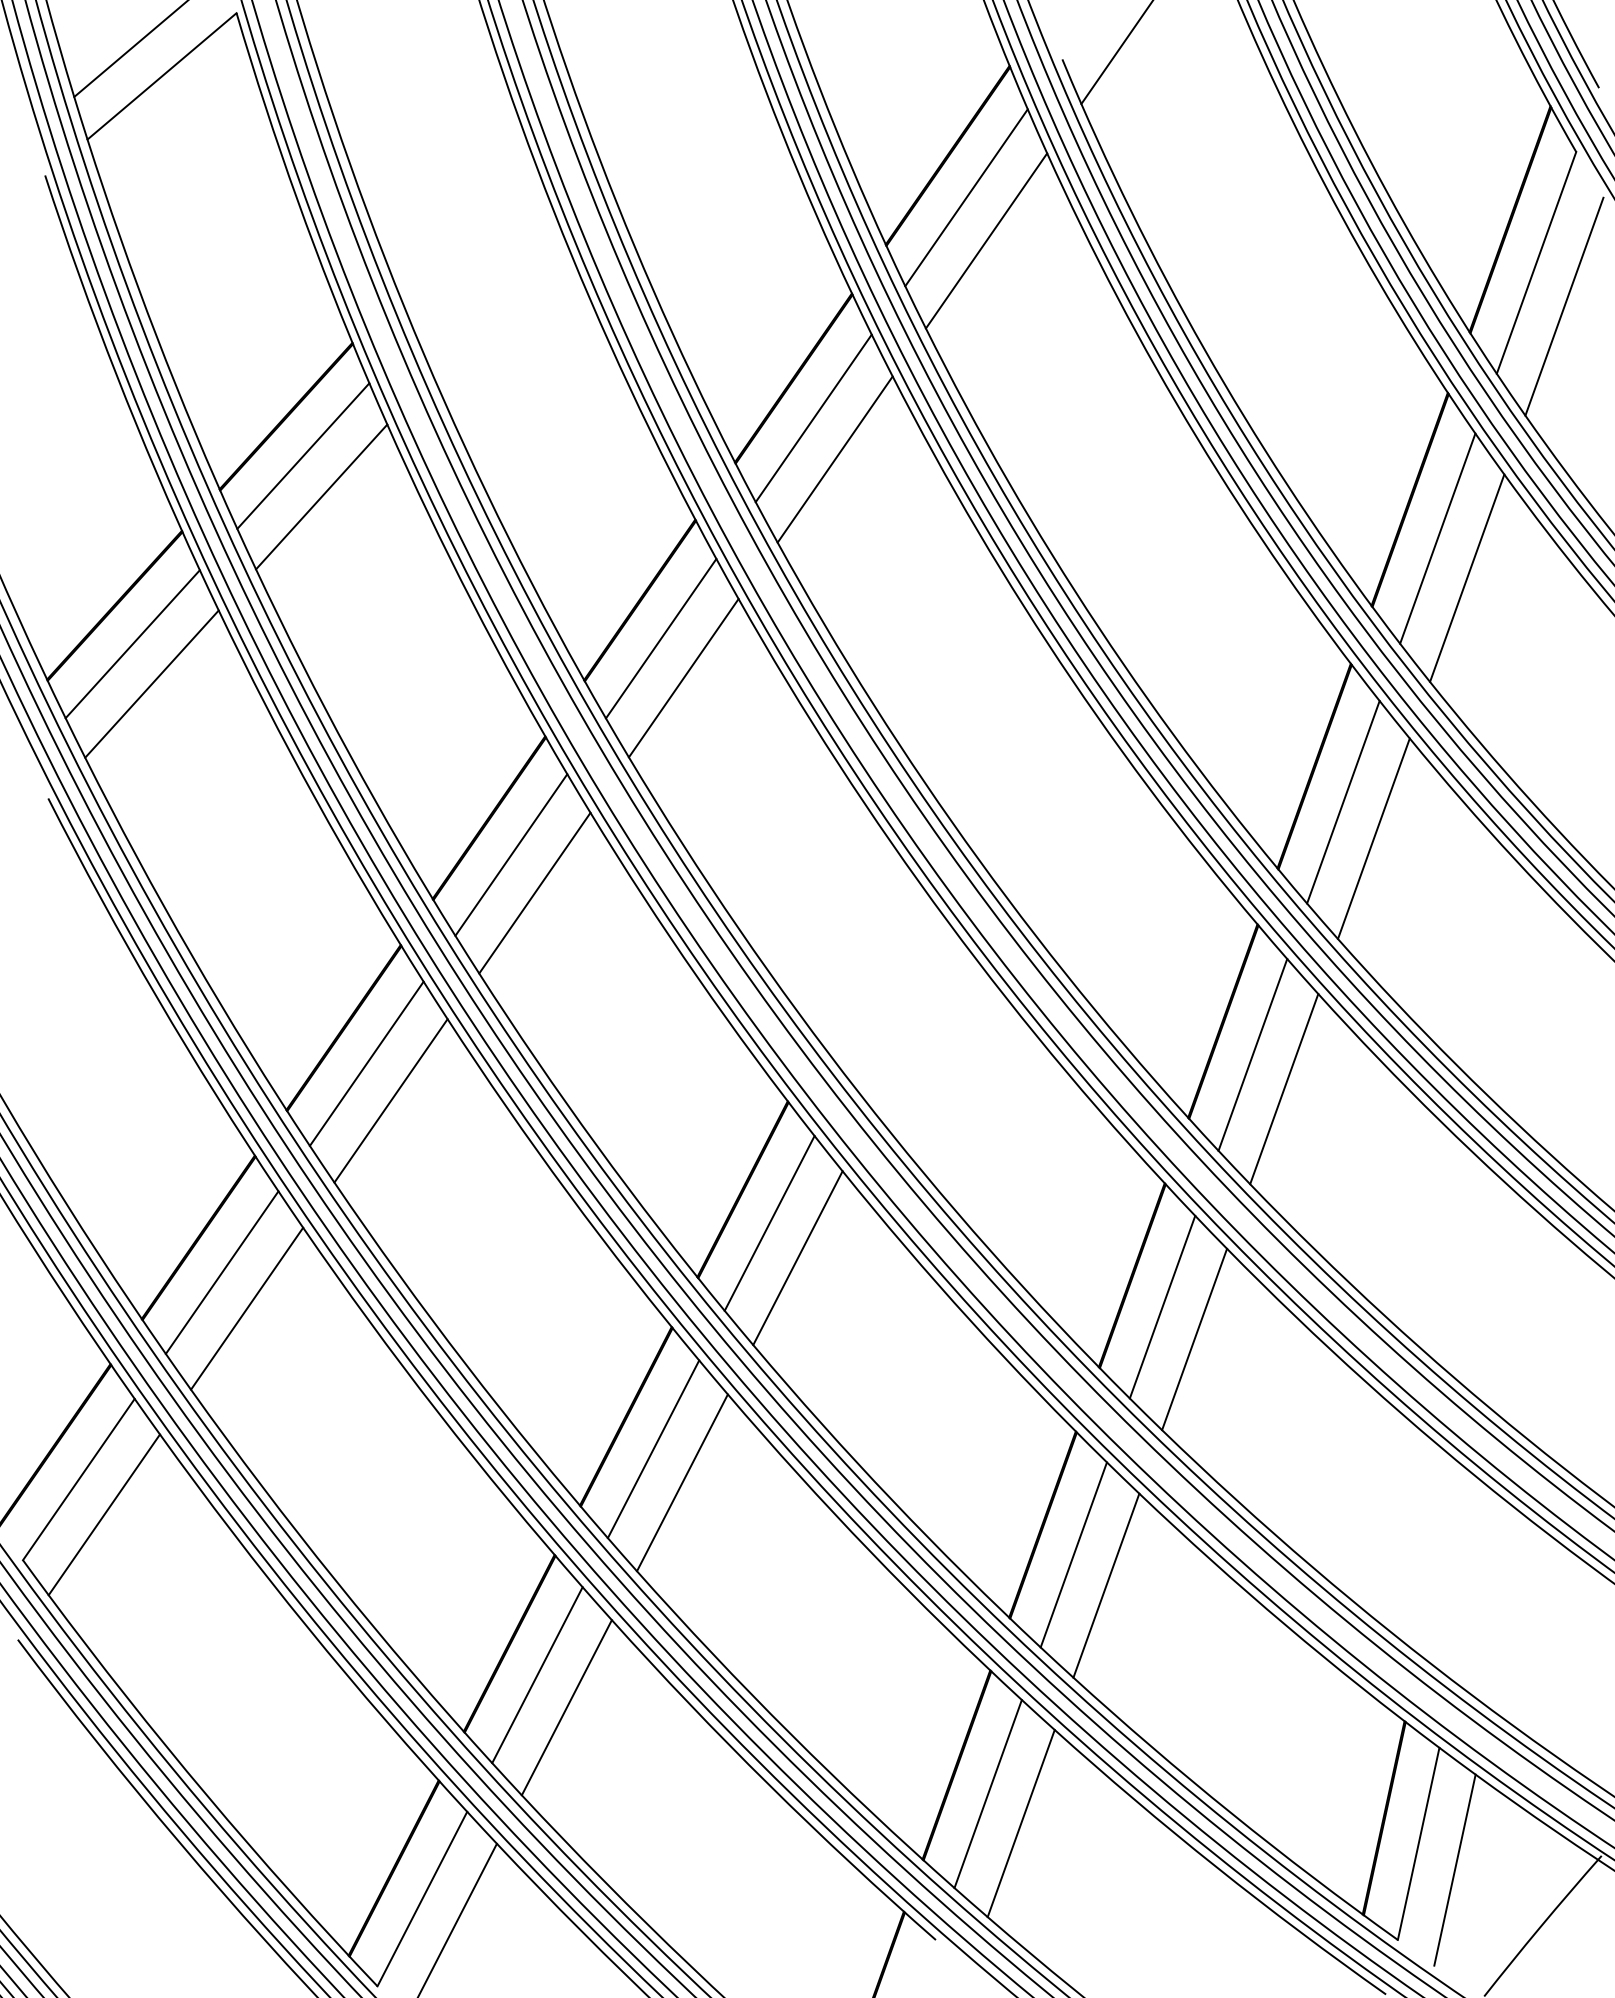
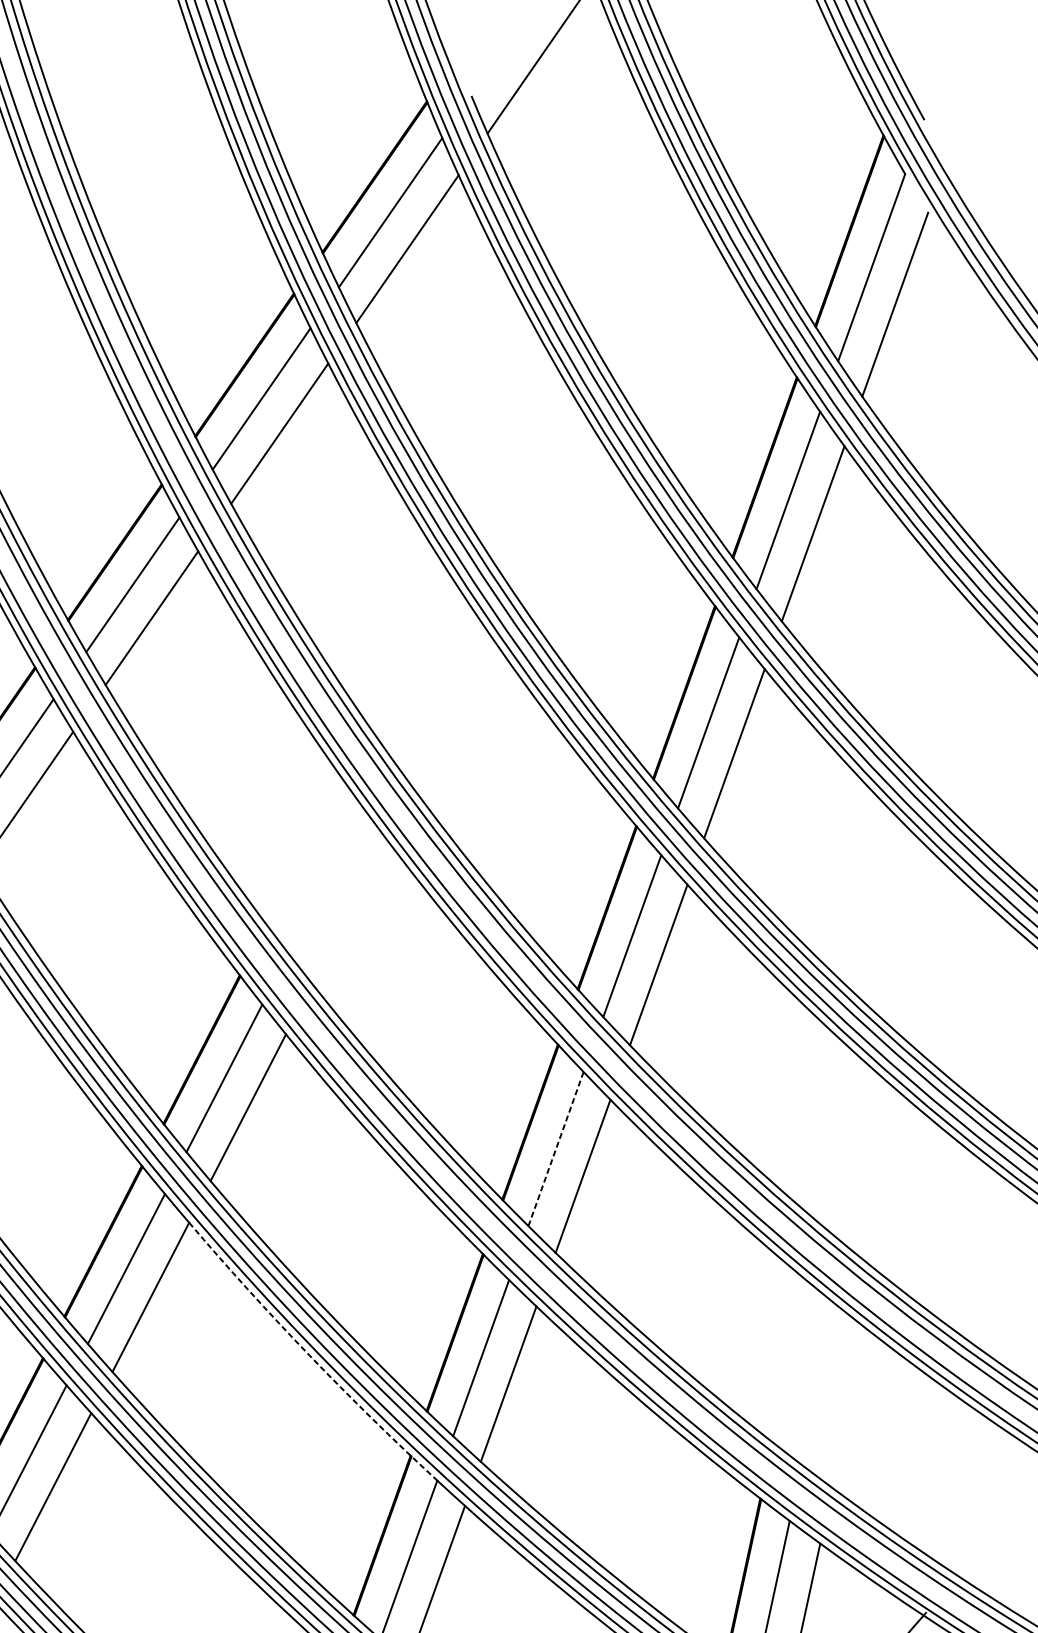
line: (1162, 1307) -> (556, 1149), solid -> dashed
arc: (870, 1551) -> (309, 1355), solid -> dashed

